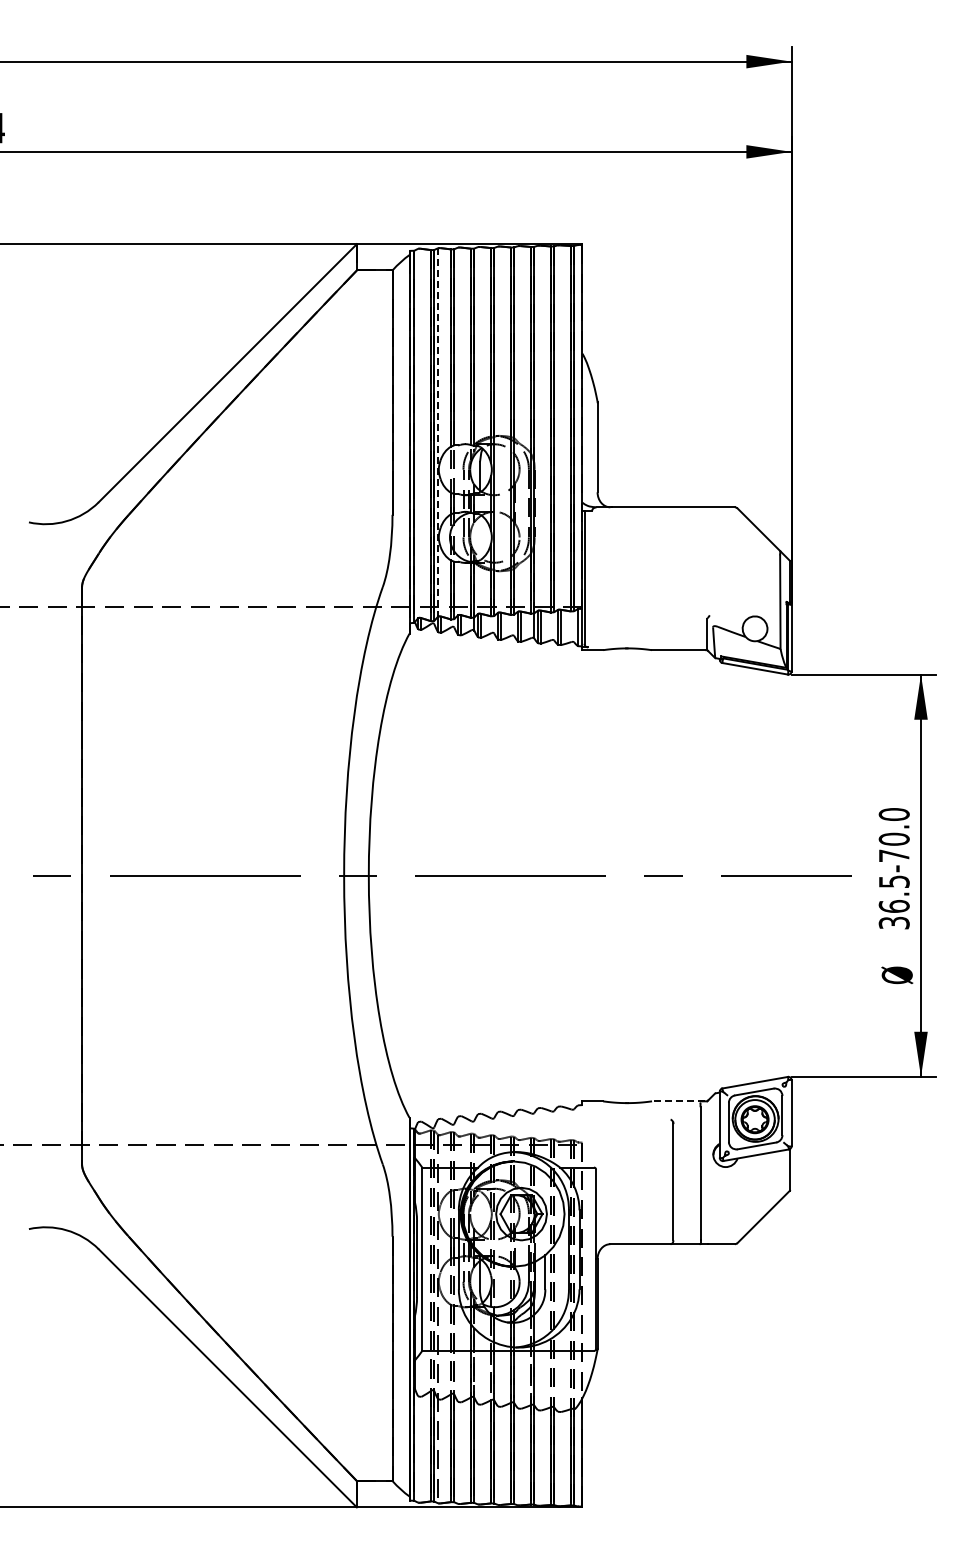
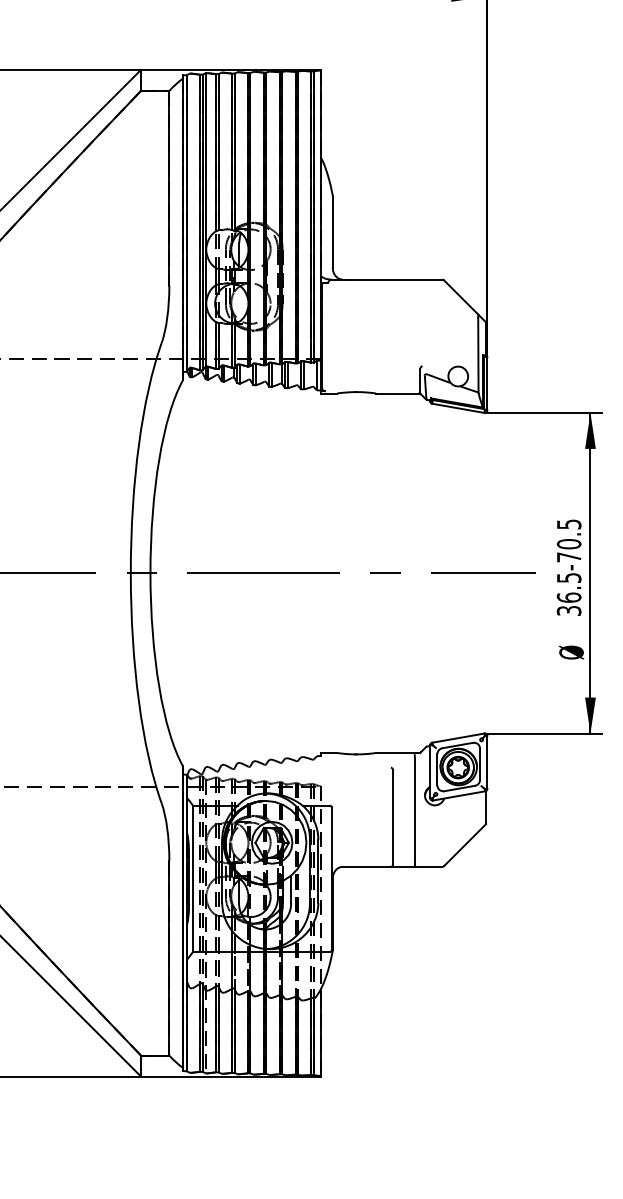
line: (438, 432) -> (206, 220), dashed -> solid
text: (893, 814) -> (568, 524), 36.5-70.0 -> 36.5-70.5
line: (678, 1101) -> (397, 753), dashed -> solid

